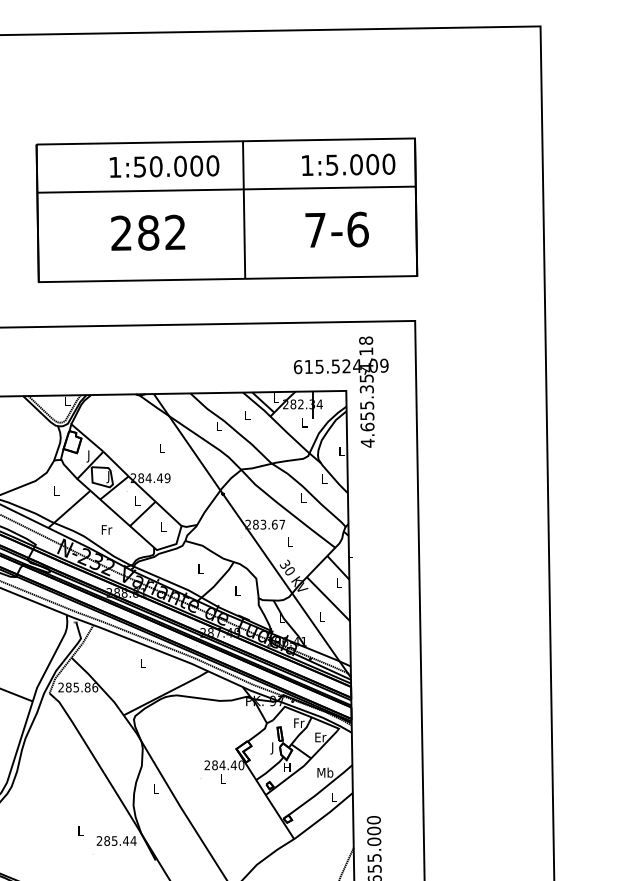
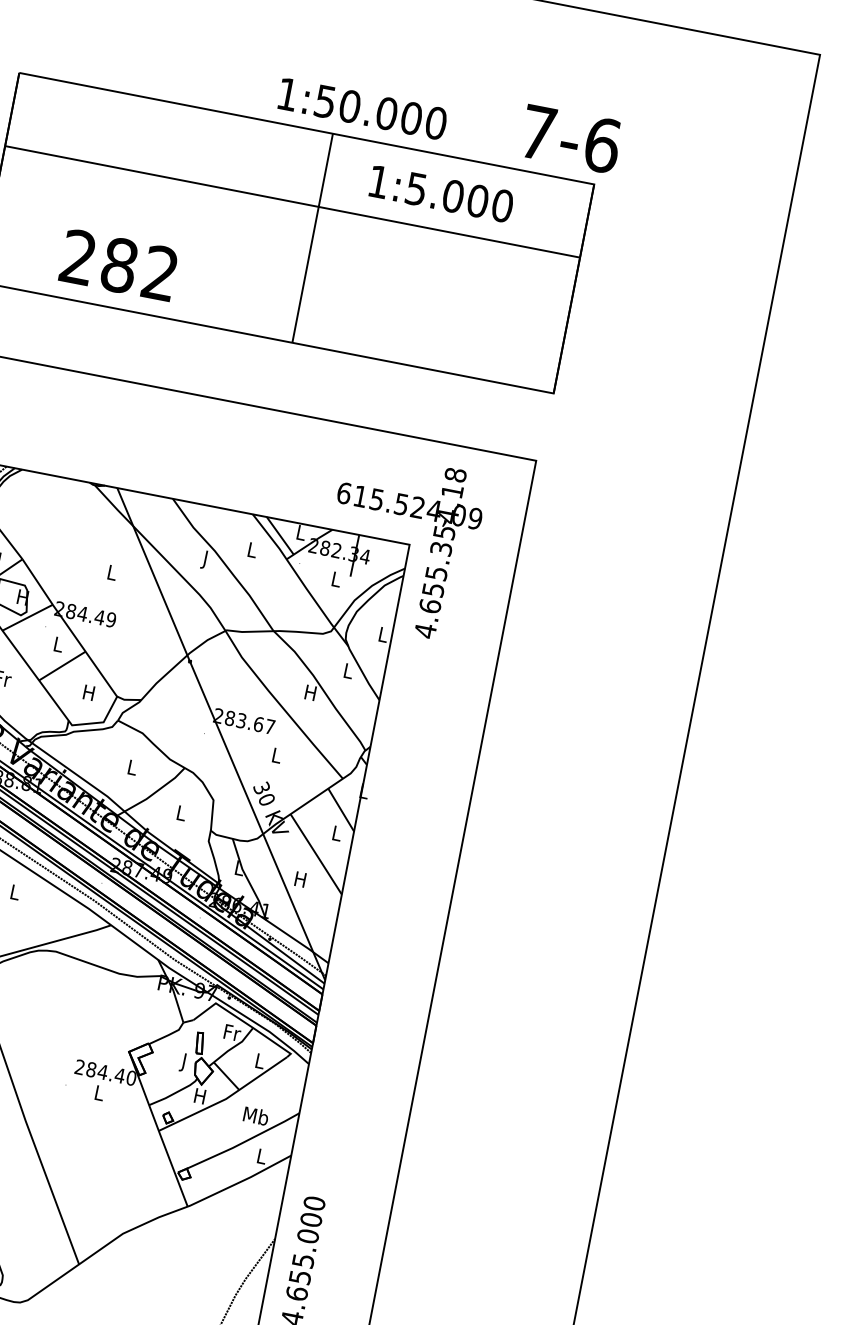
text: (348, 164) -> (441, 193), moved
text: (164, 166) -> (362, 108), moved
text: (336, 229) -> (569, 138), moved
text: (148, 232) -> (119, 264), moved
text: (218, 427) -> (204, 559), L -> J
text: (108, 477) -> (21, 599), J -> H
text: (303, 497) -> (310, 692), L -> H
text: (163, 526) -> (89, 691), L -> H
text: (321, 616) -> (300, 878), L -> H
text: (320, 737) -> (260, 1061), Er -> L

